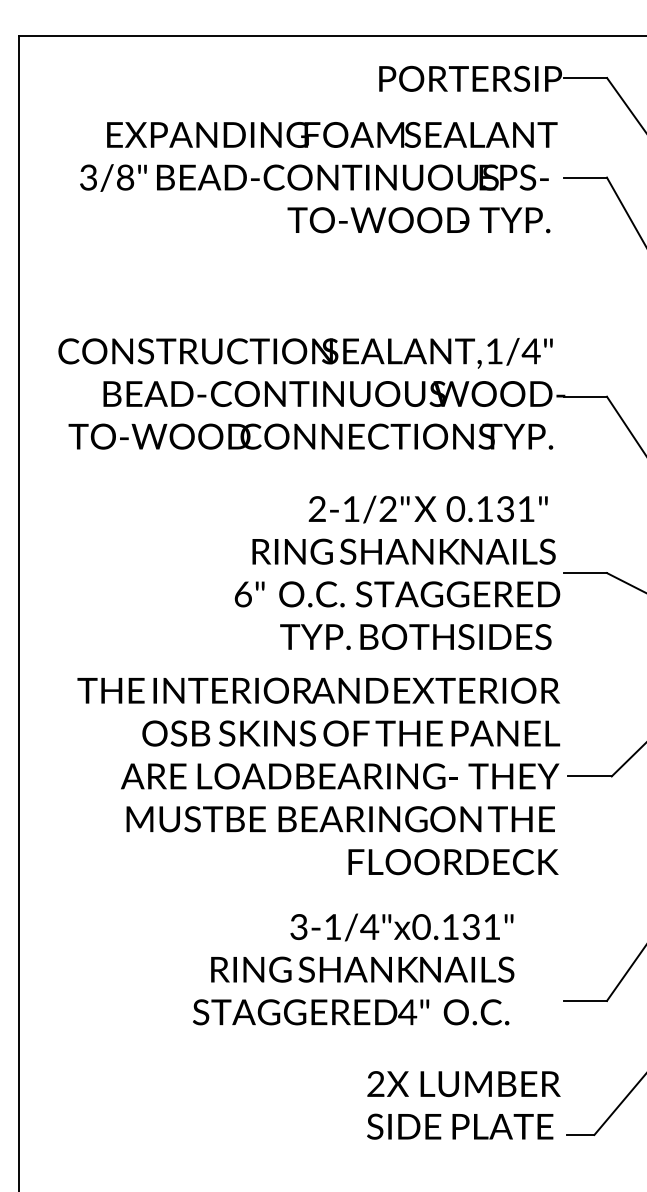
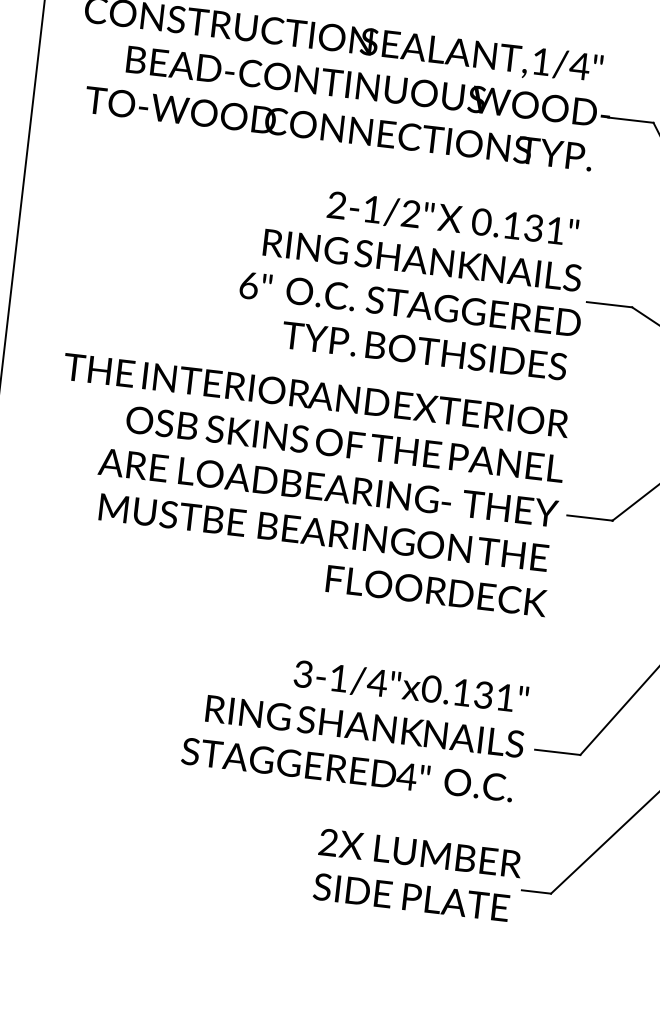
text: (353, 969) -> (355, 725), moved
text: (463, 1105) -> (417, 875), moved

